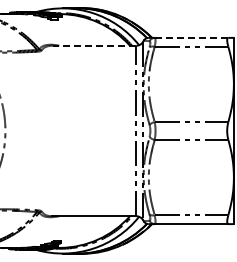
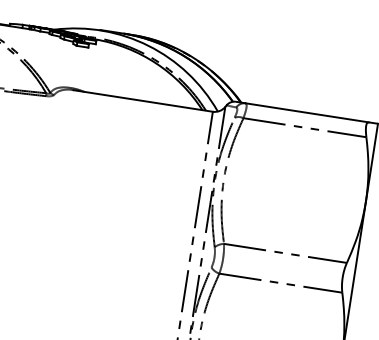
line: (191, 37) -> (307, 112), dashed -> solid
line: (94, 45) -> (143, 100), dashed -> solid

